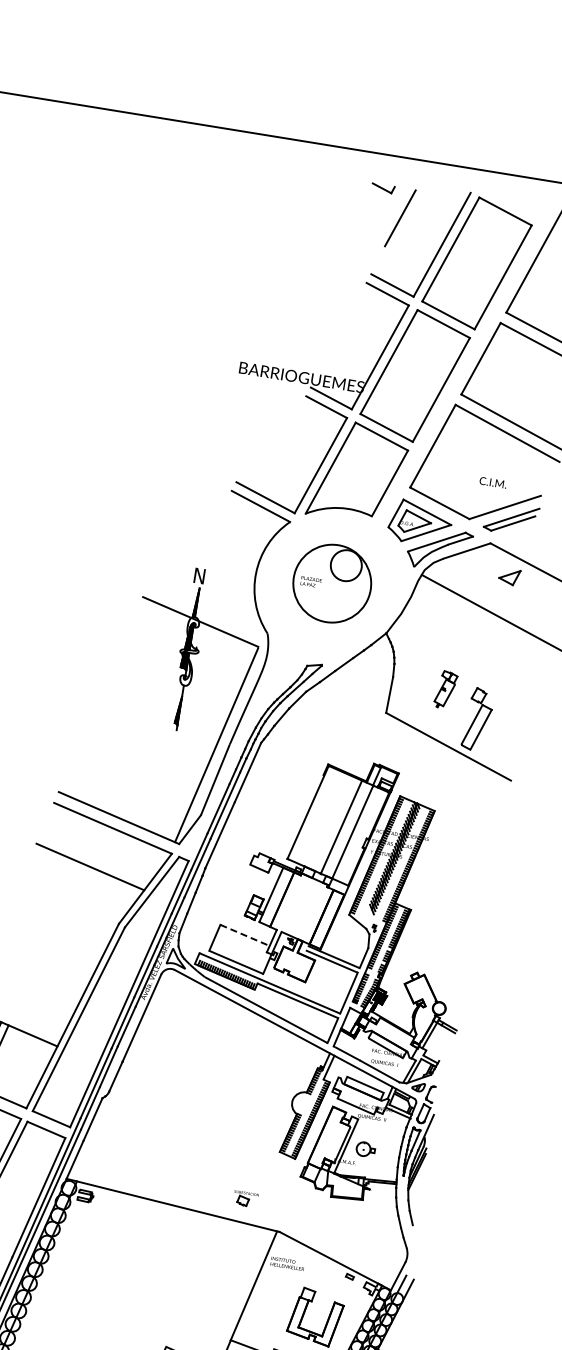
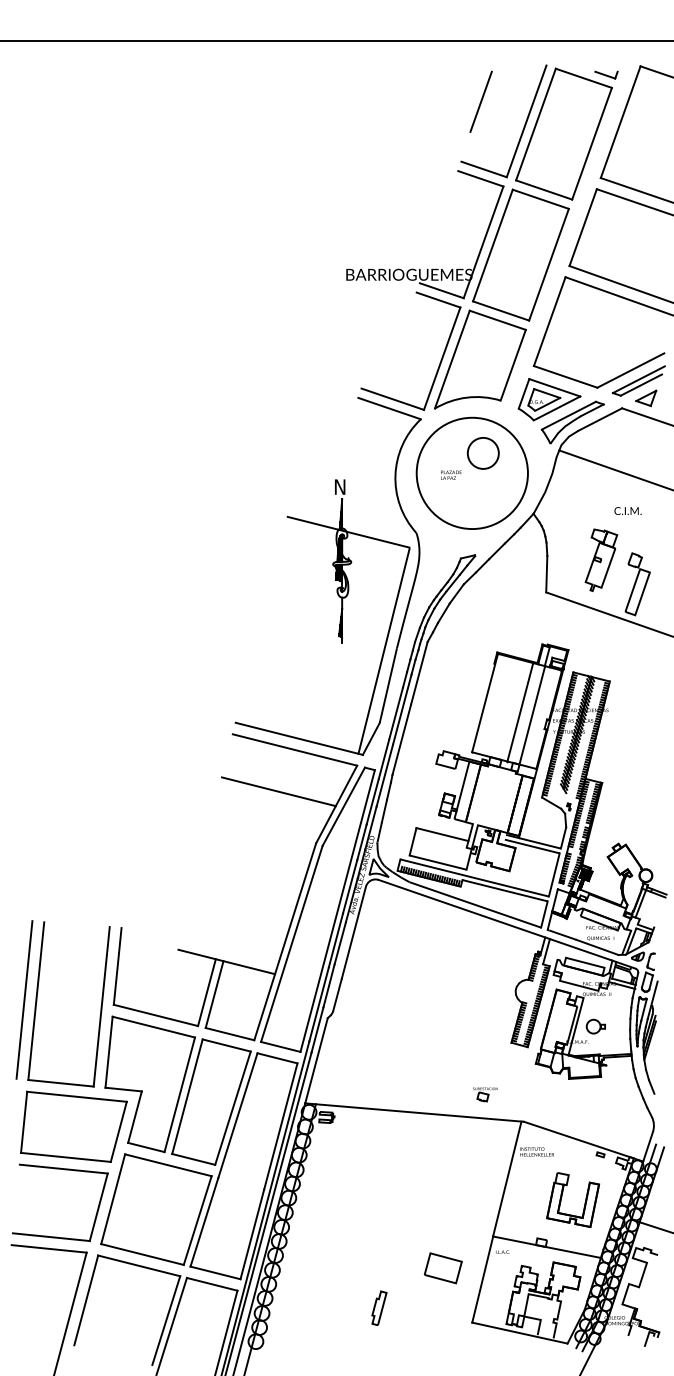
part: (383, 187) -> (606, 74), moved
text: (492, 482) -> (627, 510), moved
part: (509, 577) -> (646, 398), moved
circle: (331, 583) -> (471, 473), size x1.43
part: (446, 689) -> (601, 559), size x1.67
line: (245, 935) -> (442, 834), dashed -> solid

